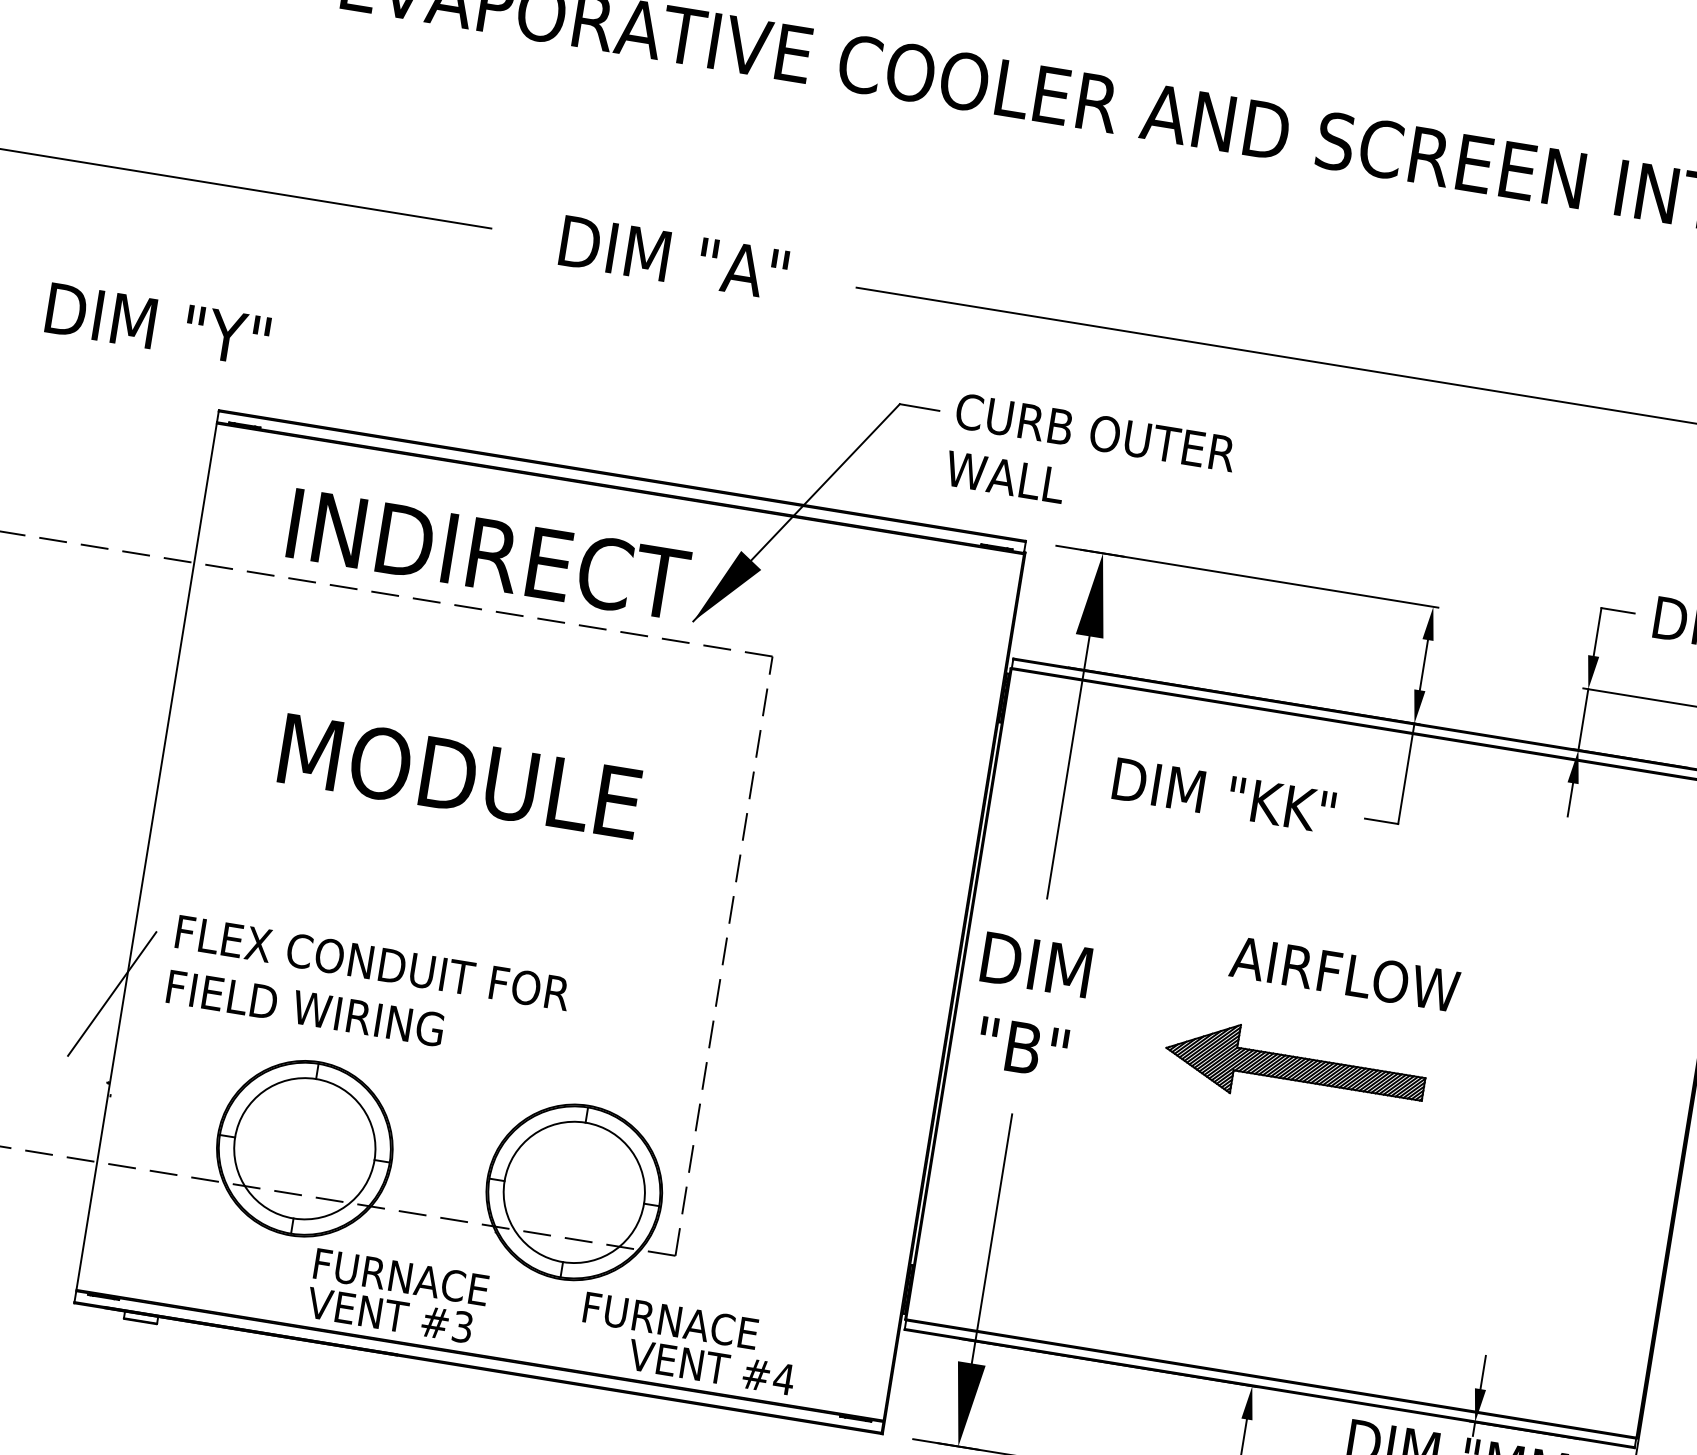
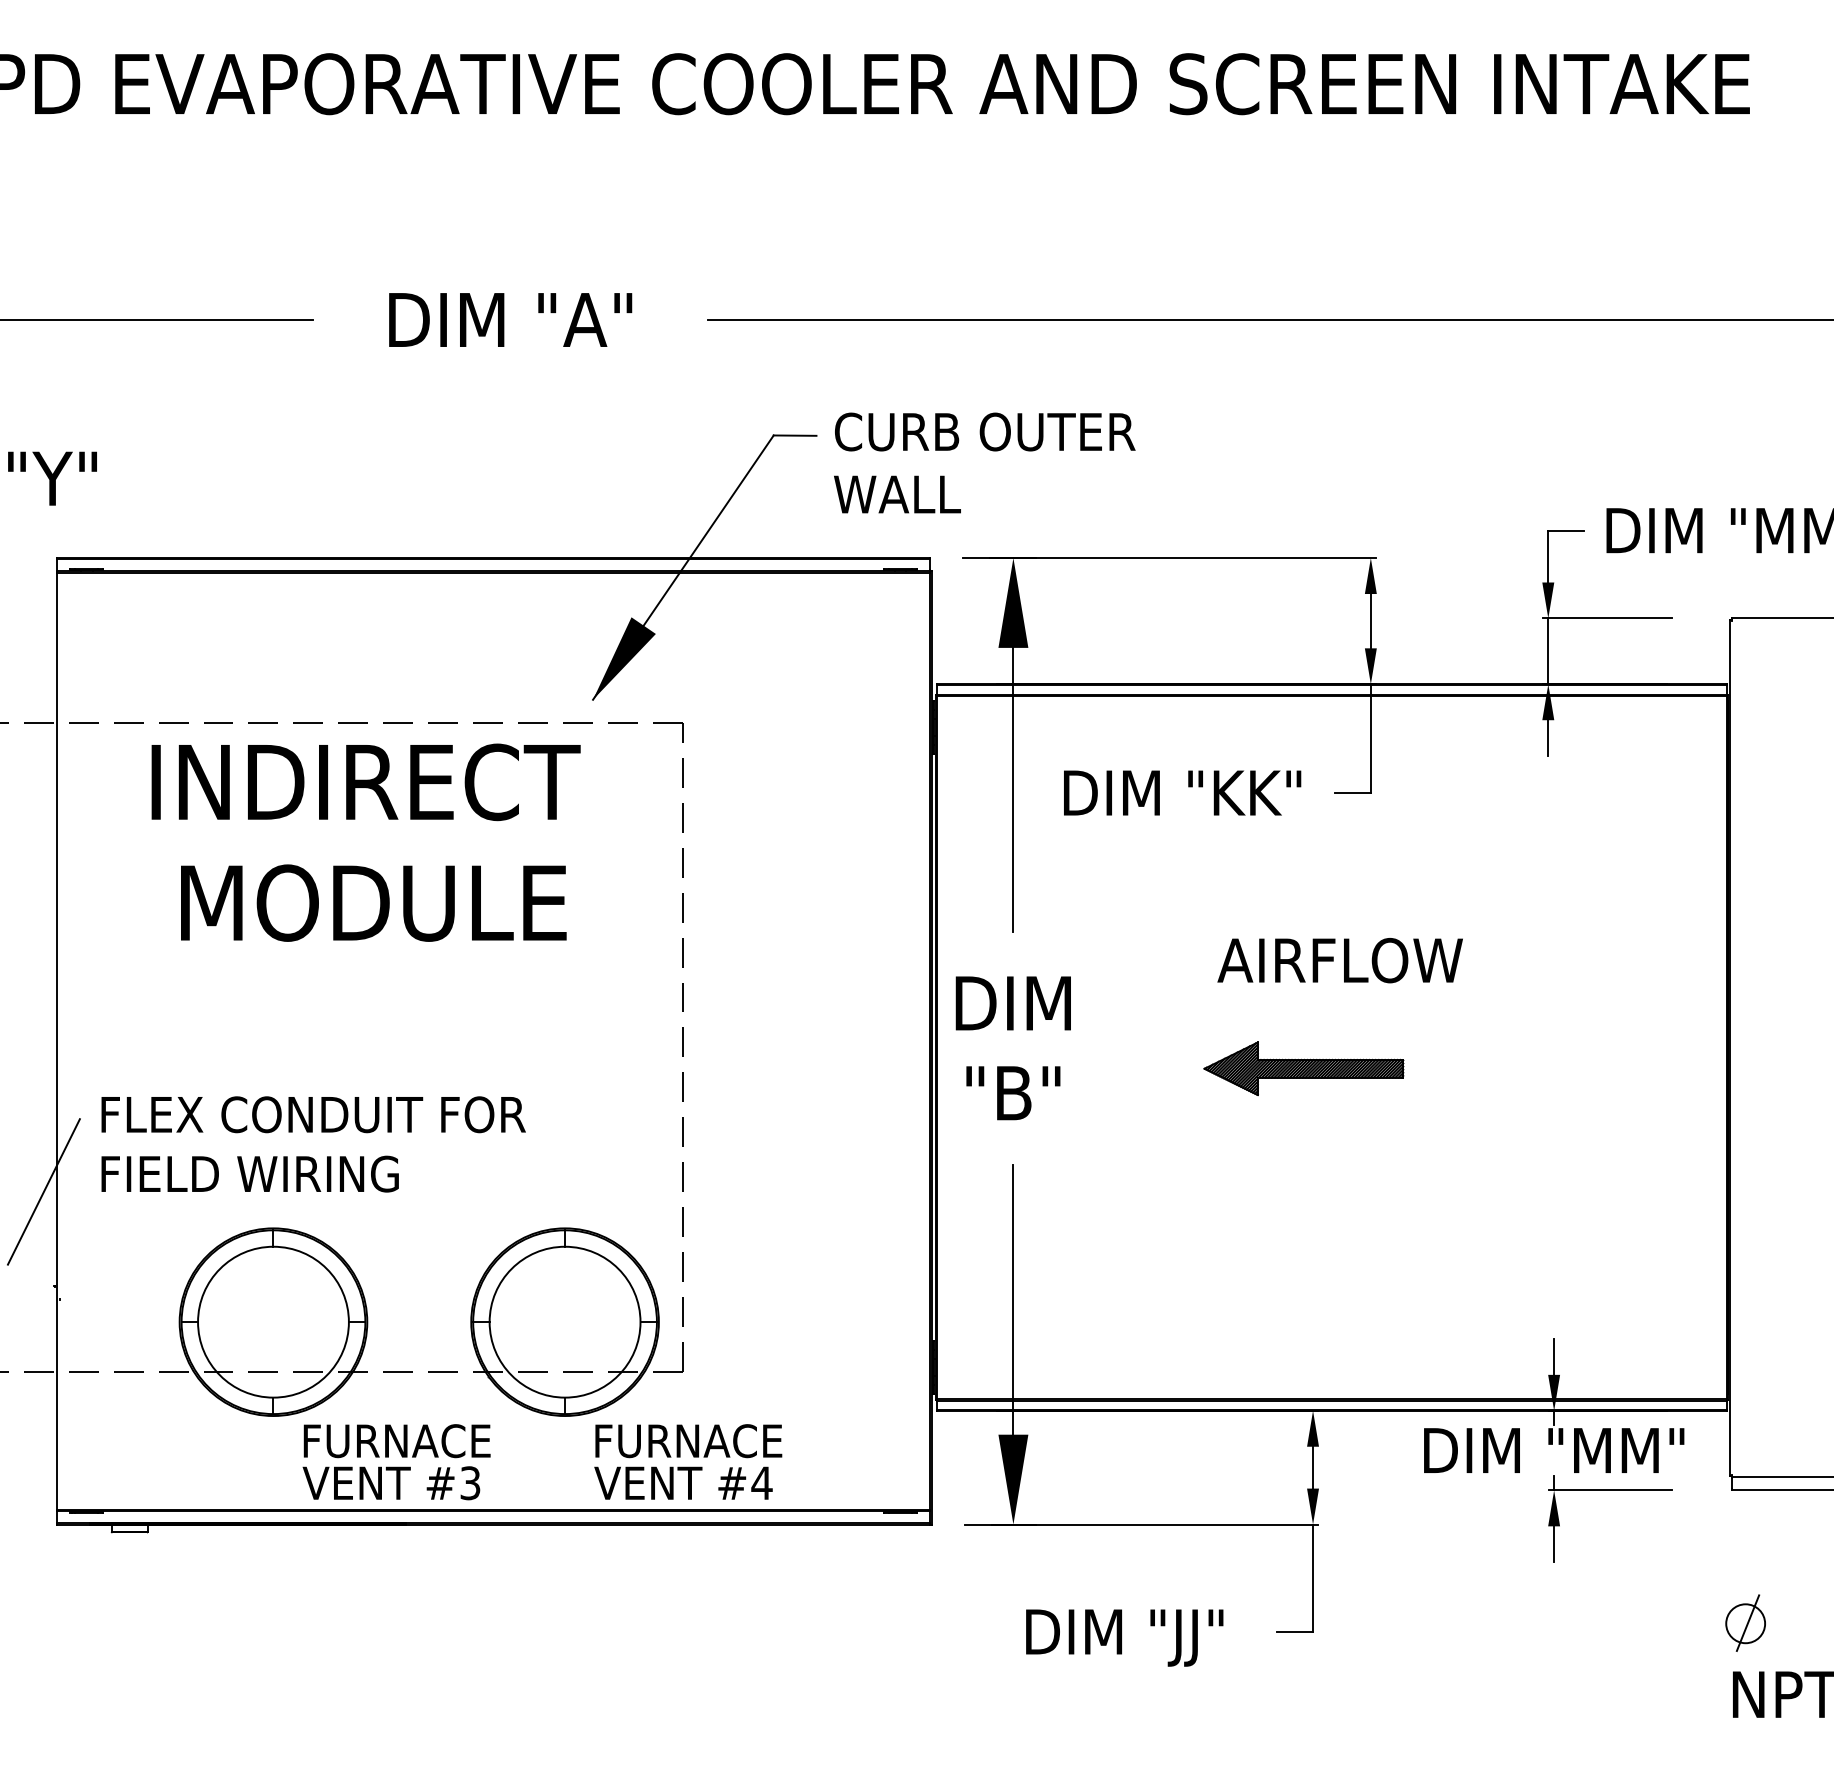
text: (488, 554) -> (365, 782), moved
part: (1294, 1068) -> (1303, 1068), size x0.71
text: (711, 1366) -> (683, 1482), moved

